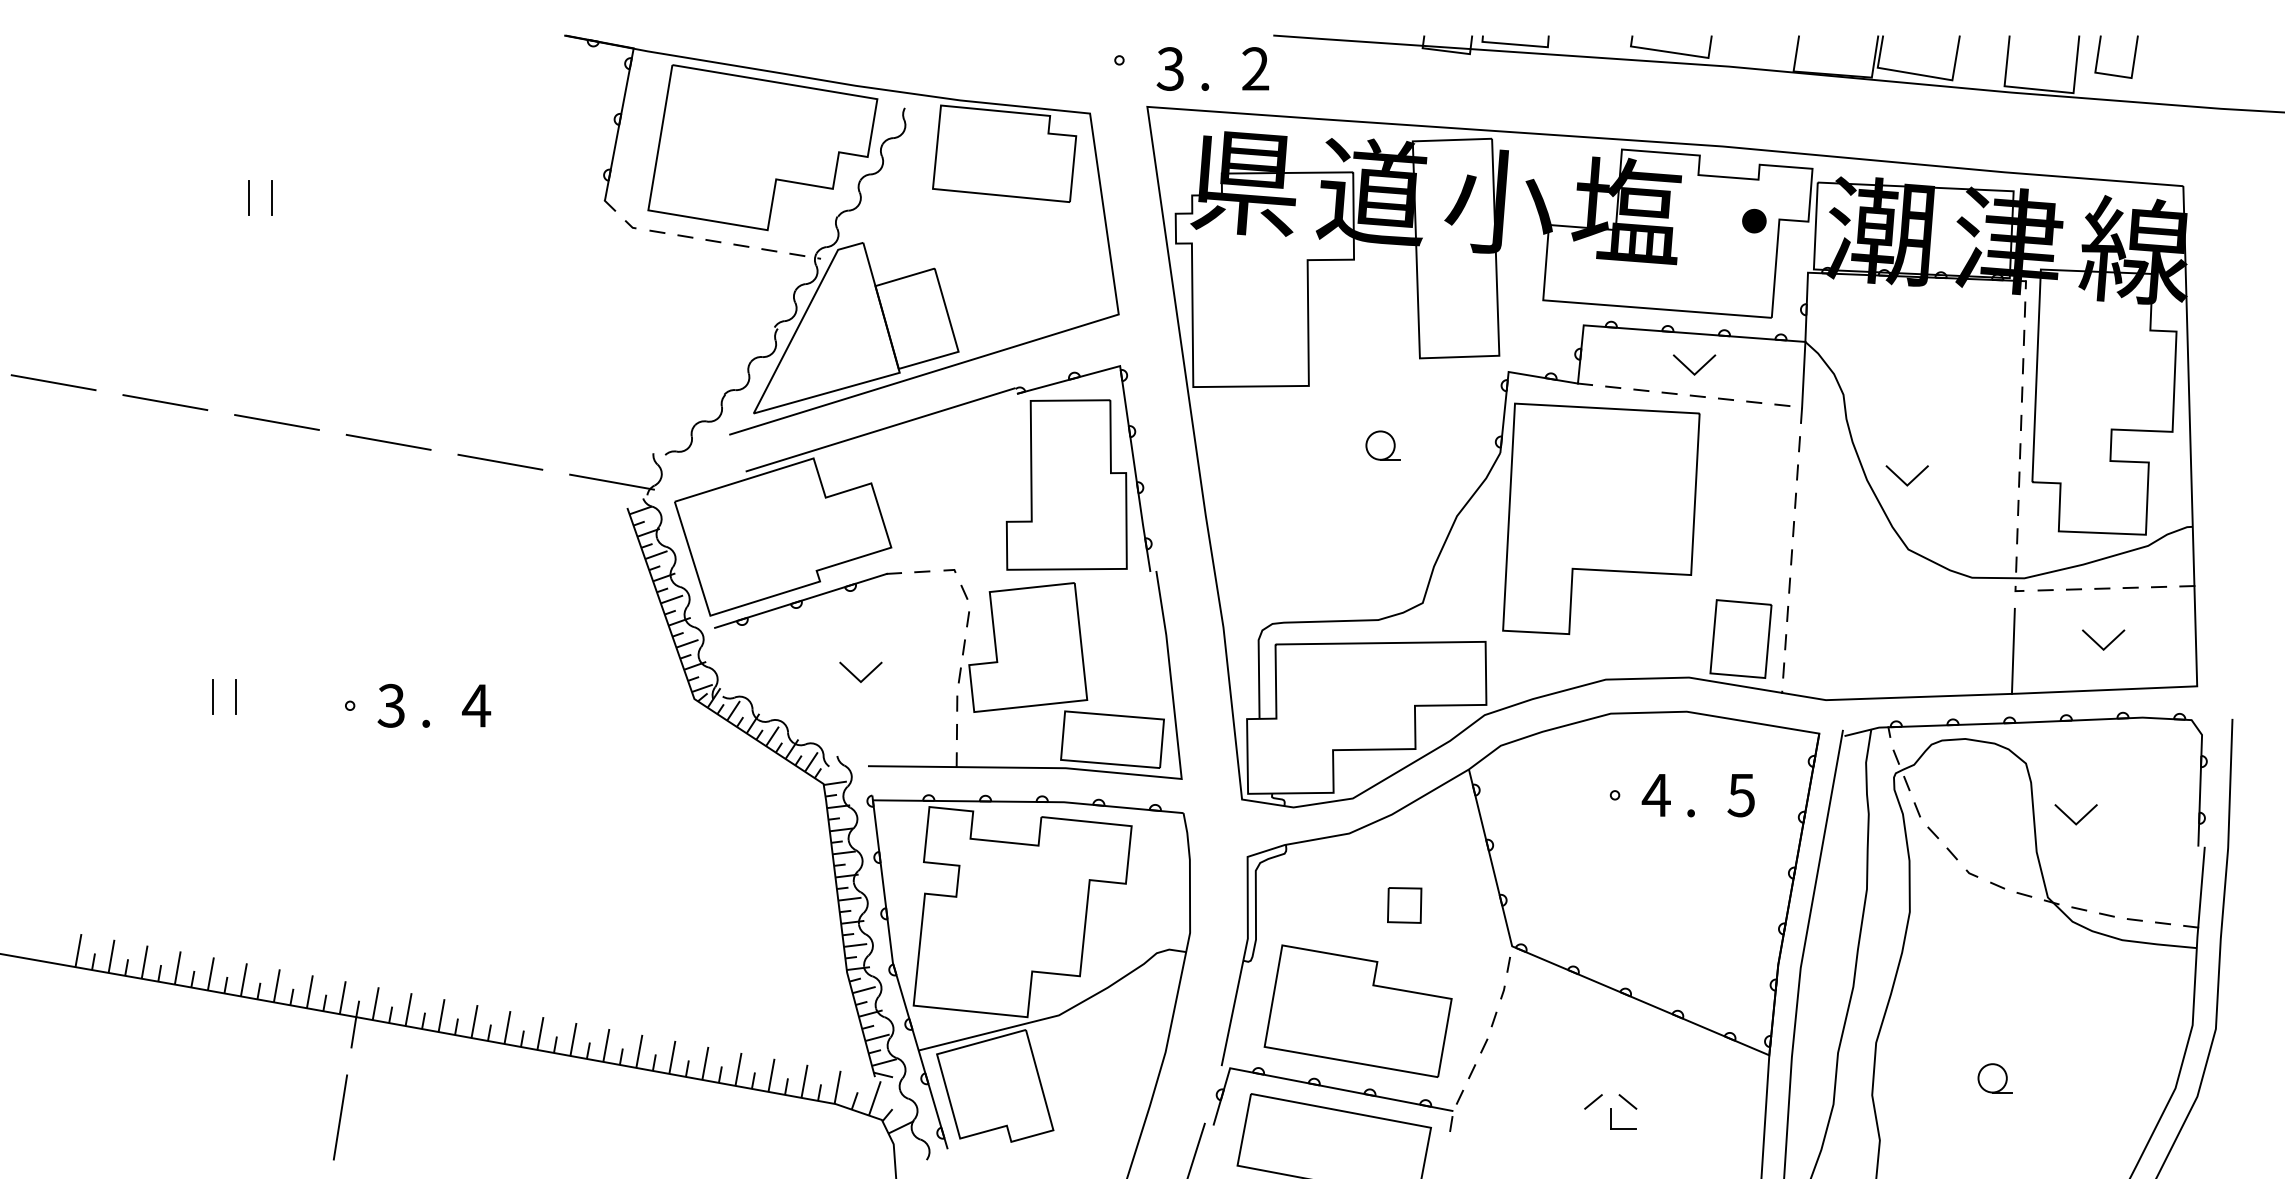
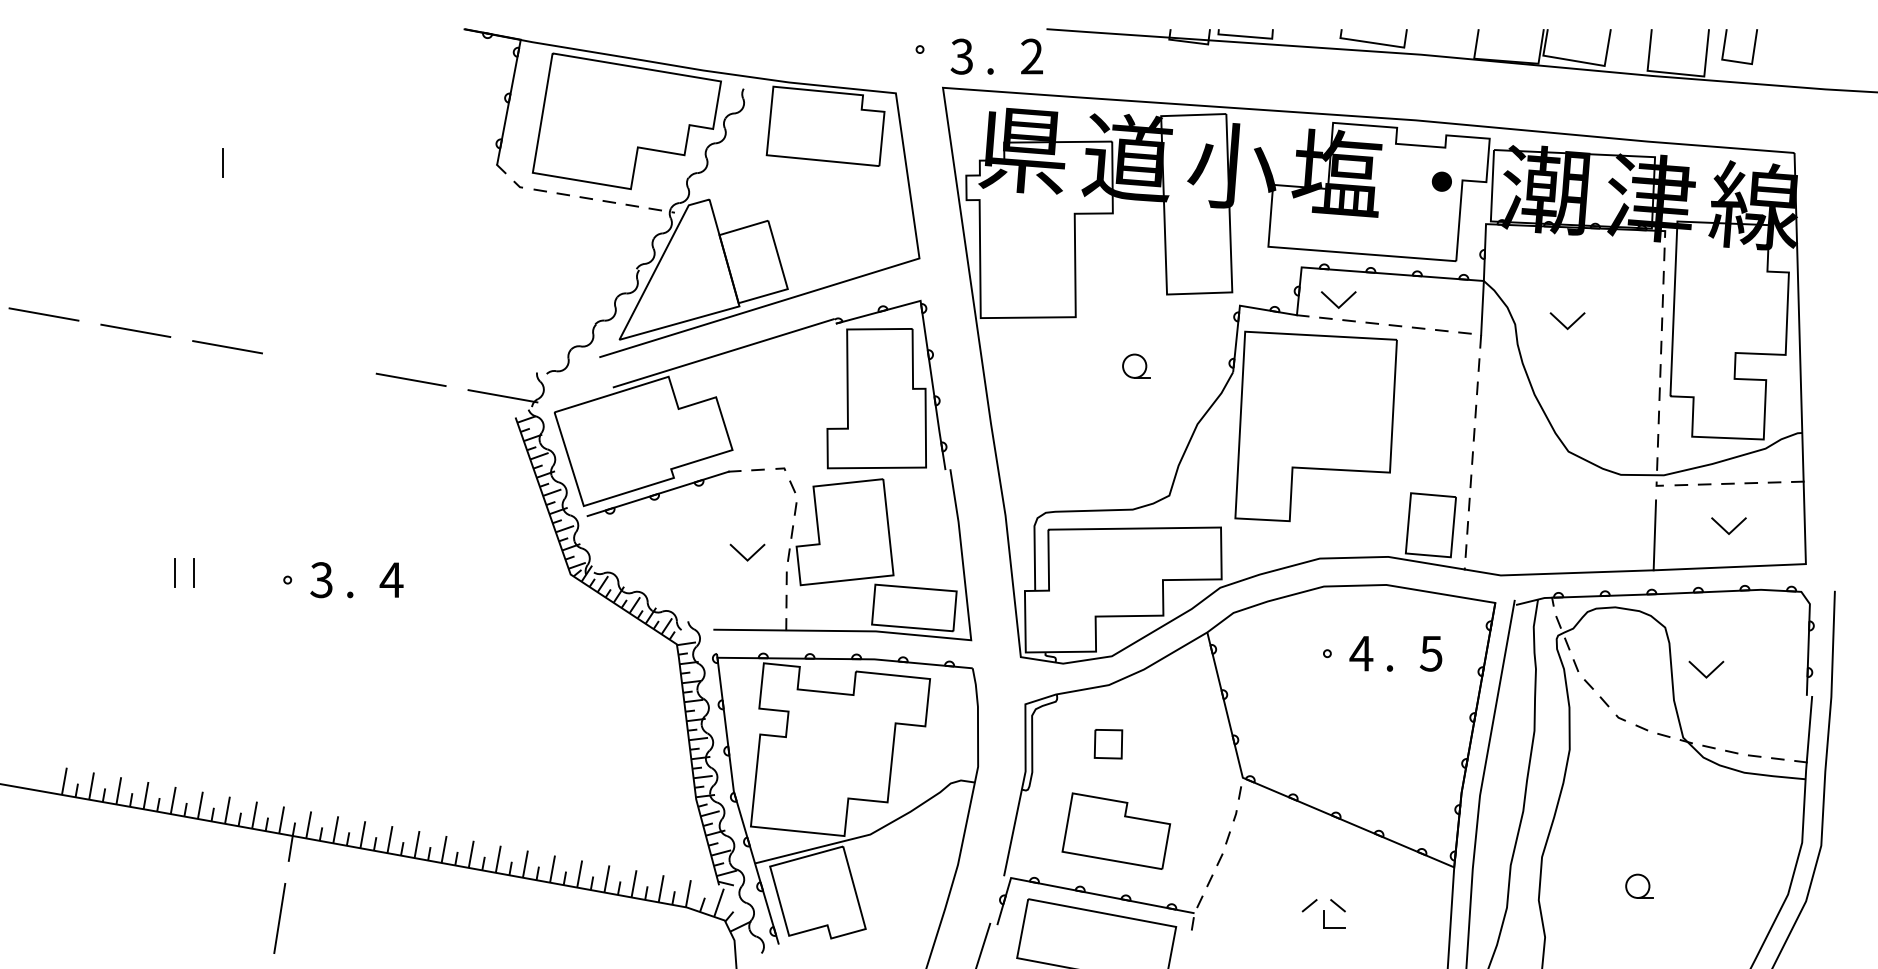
line: (248, 197) -> (204, 162), removed
line: (1689, 368) -> (1334, 302), moved
line: (387, 442) -> (318, 363), removed
line: (1903, 480) -> (1564, 324), moved
line: (855, 675) -> (743, 555), moved
part: (1404, 905) -> (1108, 744), moved
part: (1358, 1011) -> (1116, 831), size x0.7

